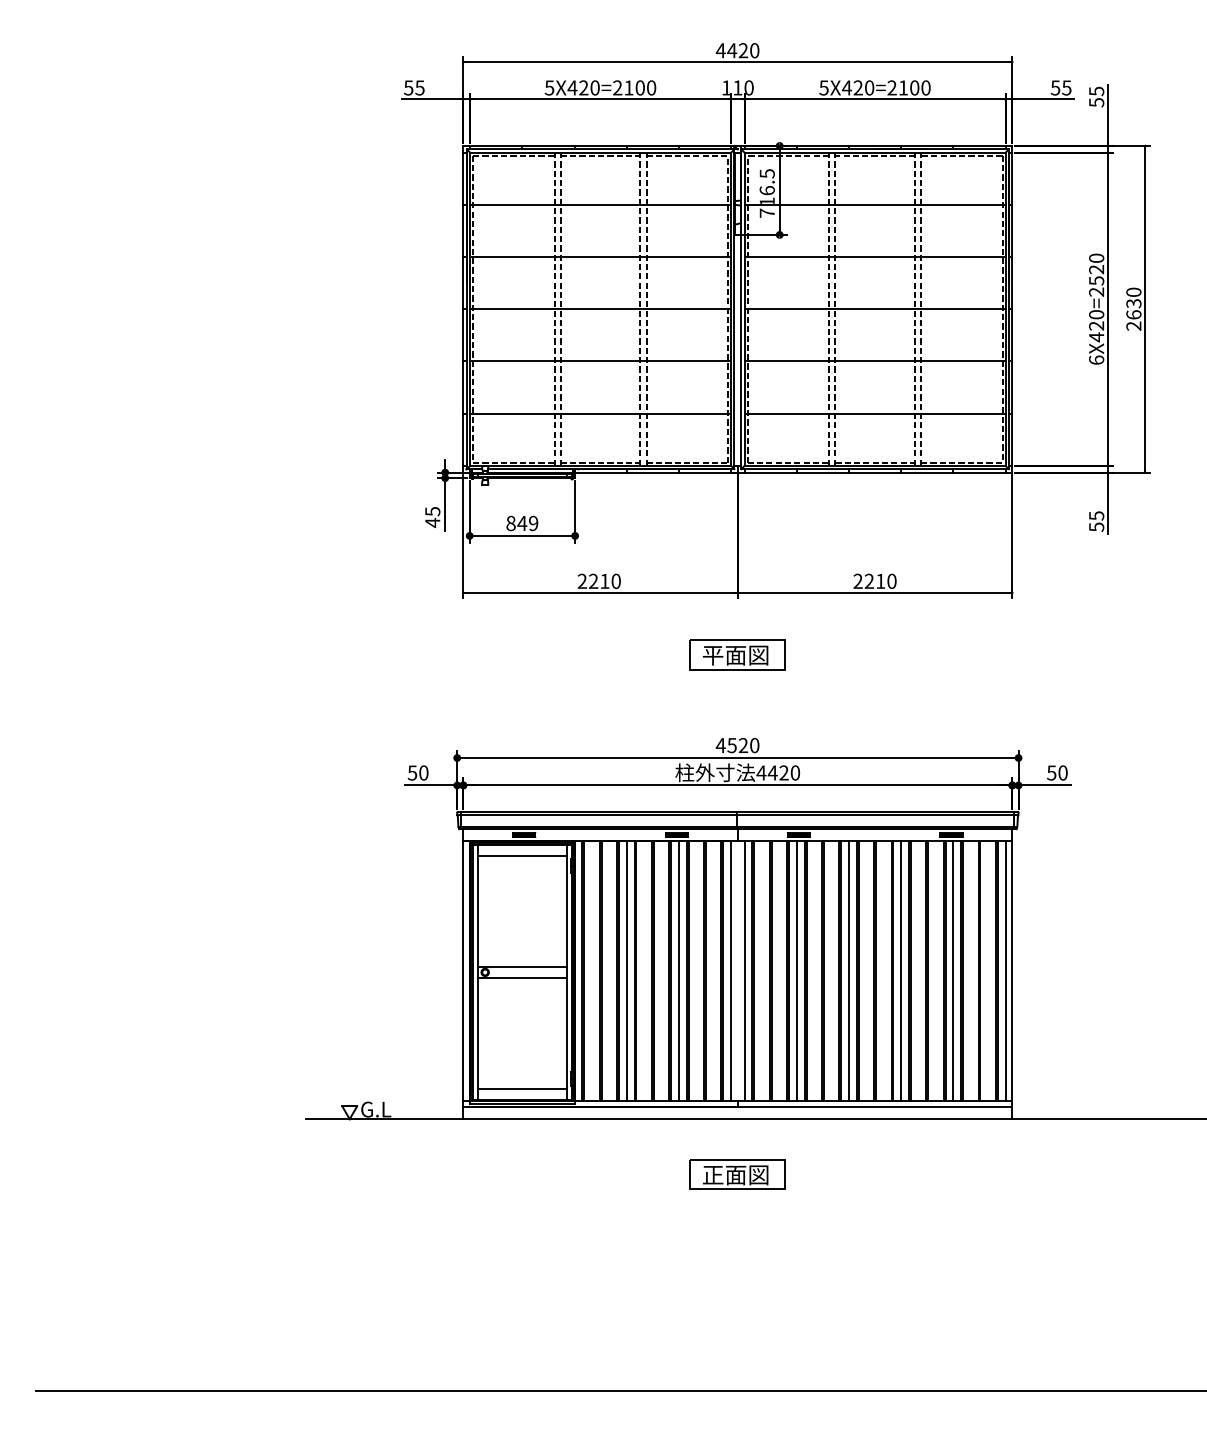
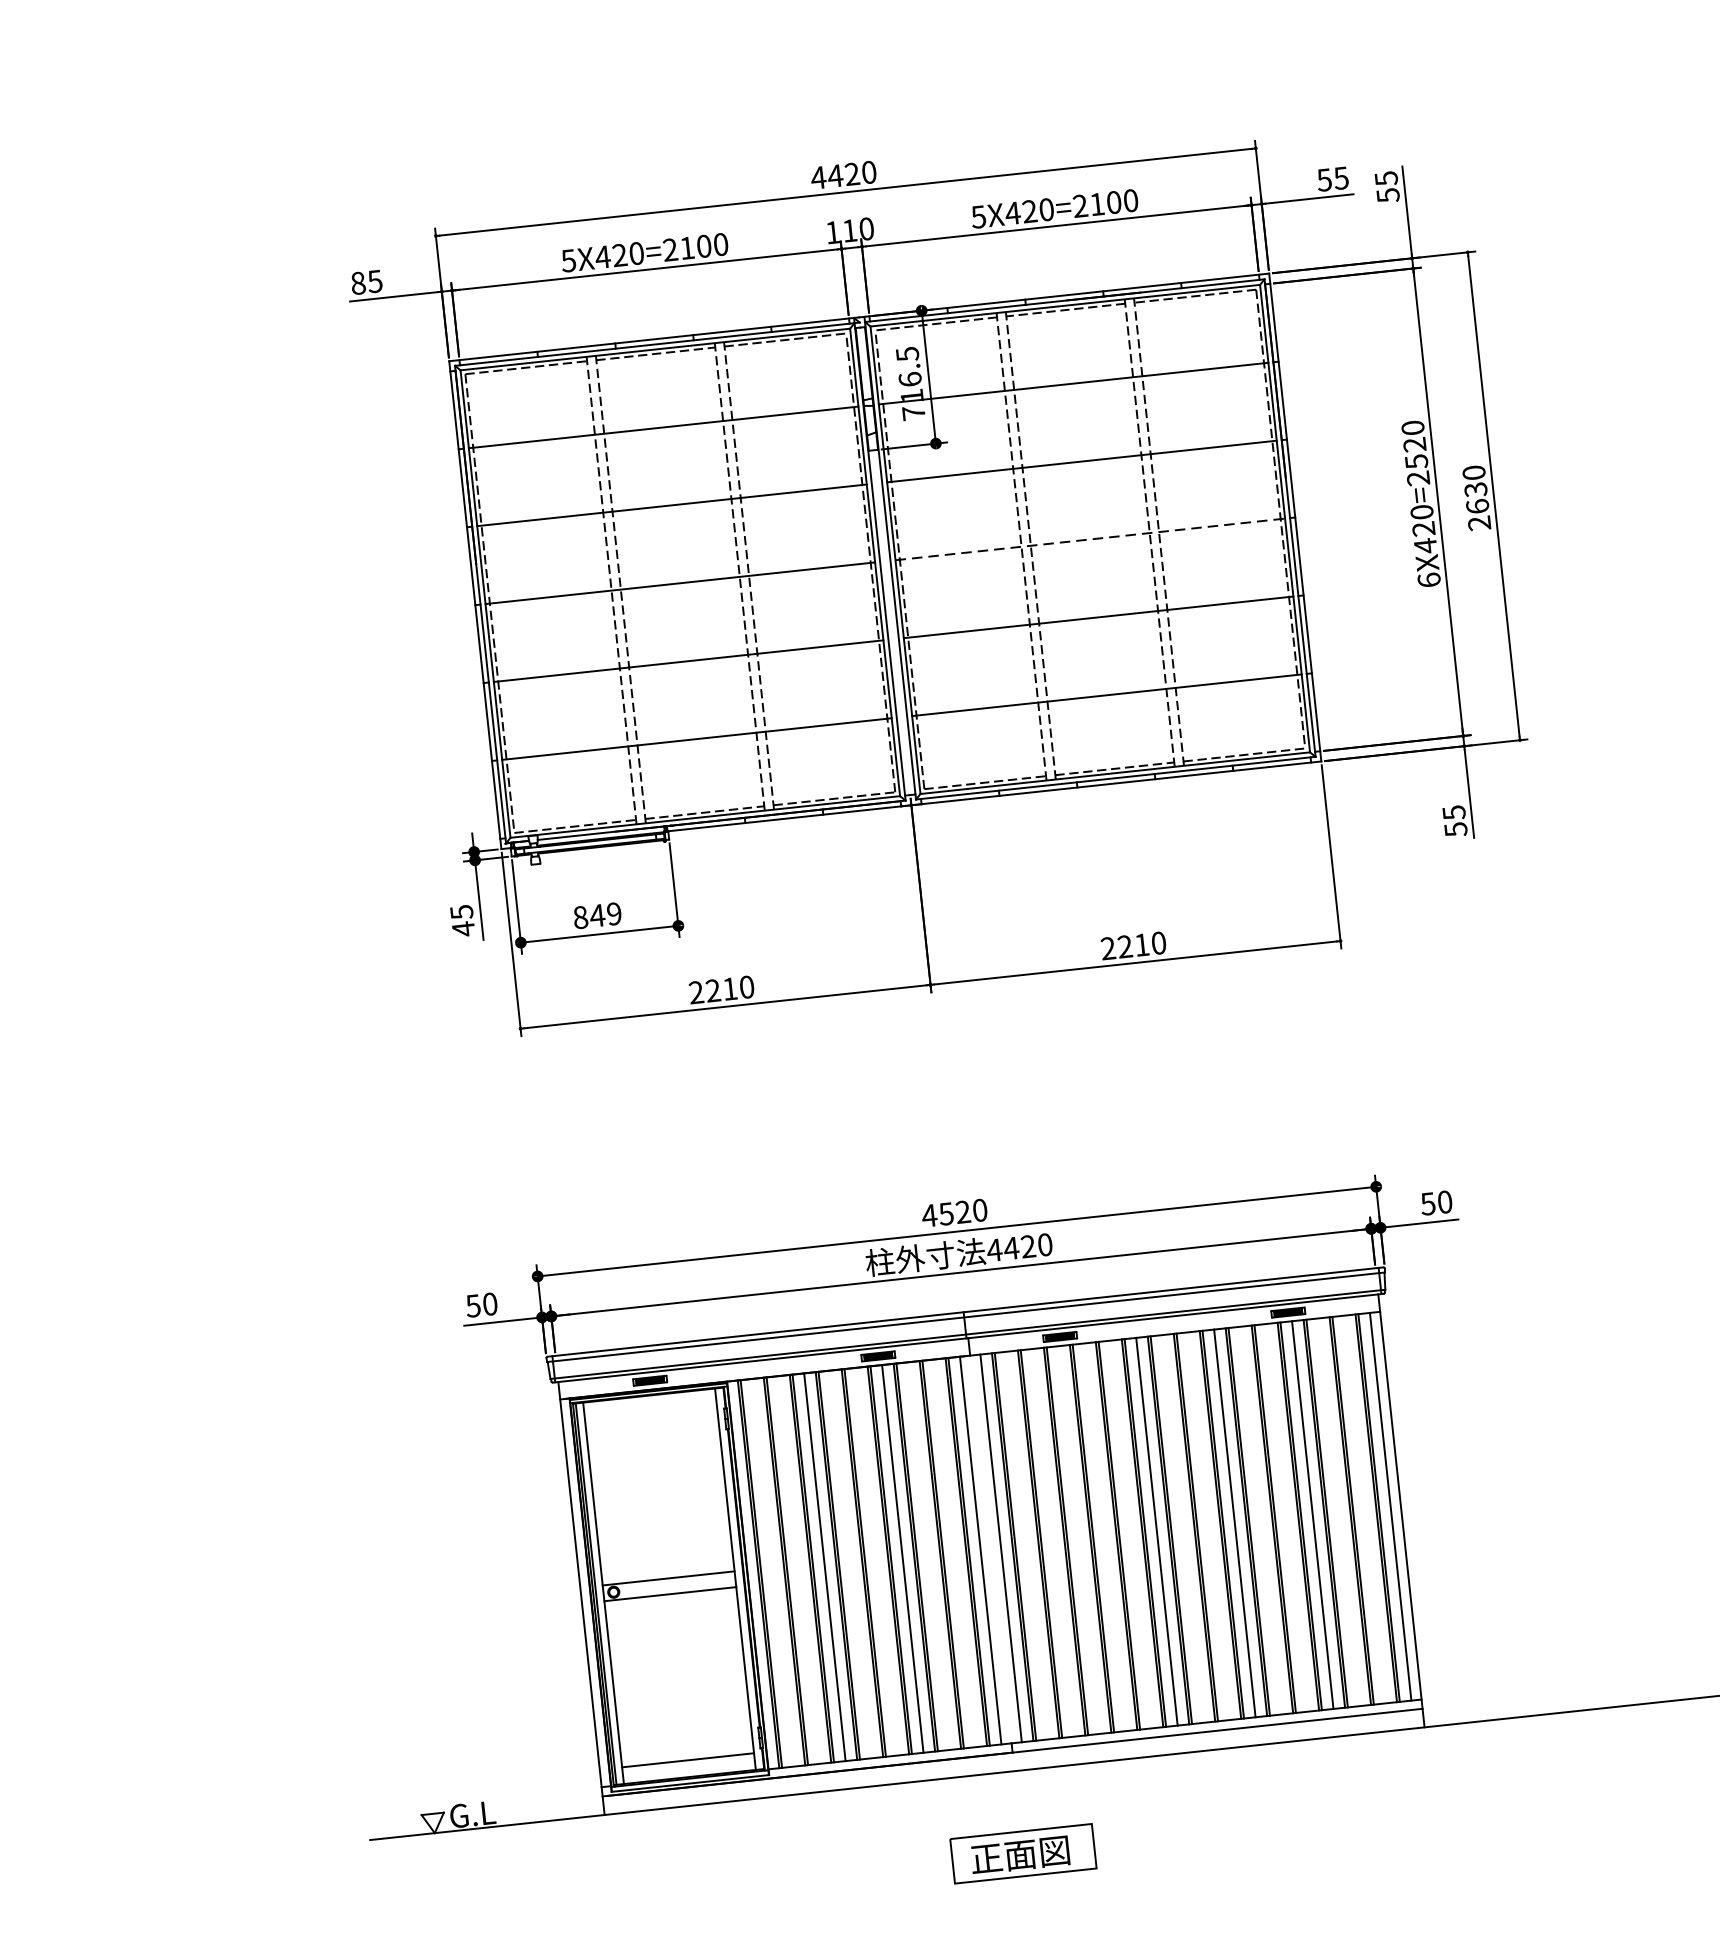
text: (408, 87) -> (357, 282), 55 -> 85
line: (875, 309) -> (1090, 539), solid -> dashed
part: (737, 654) -> (939, 1077), removed
line: (522, 855) -> (650, 1411), removed
line: (796, 970) -> (1078, 1539), removed

